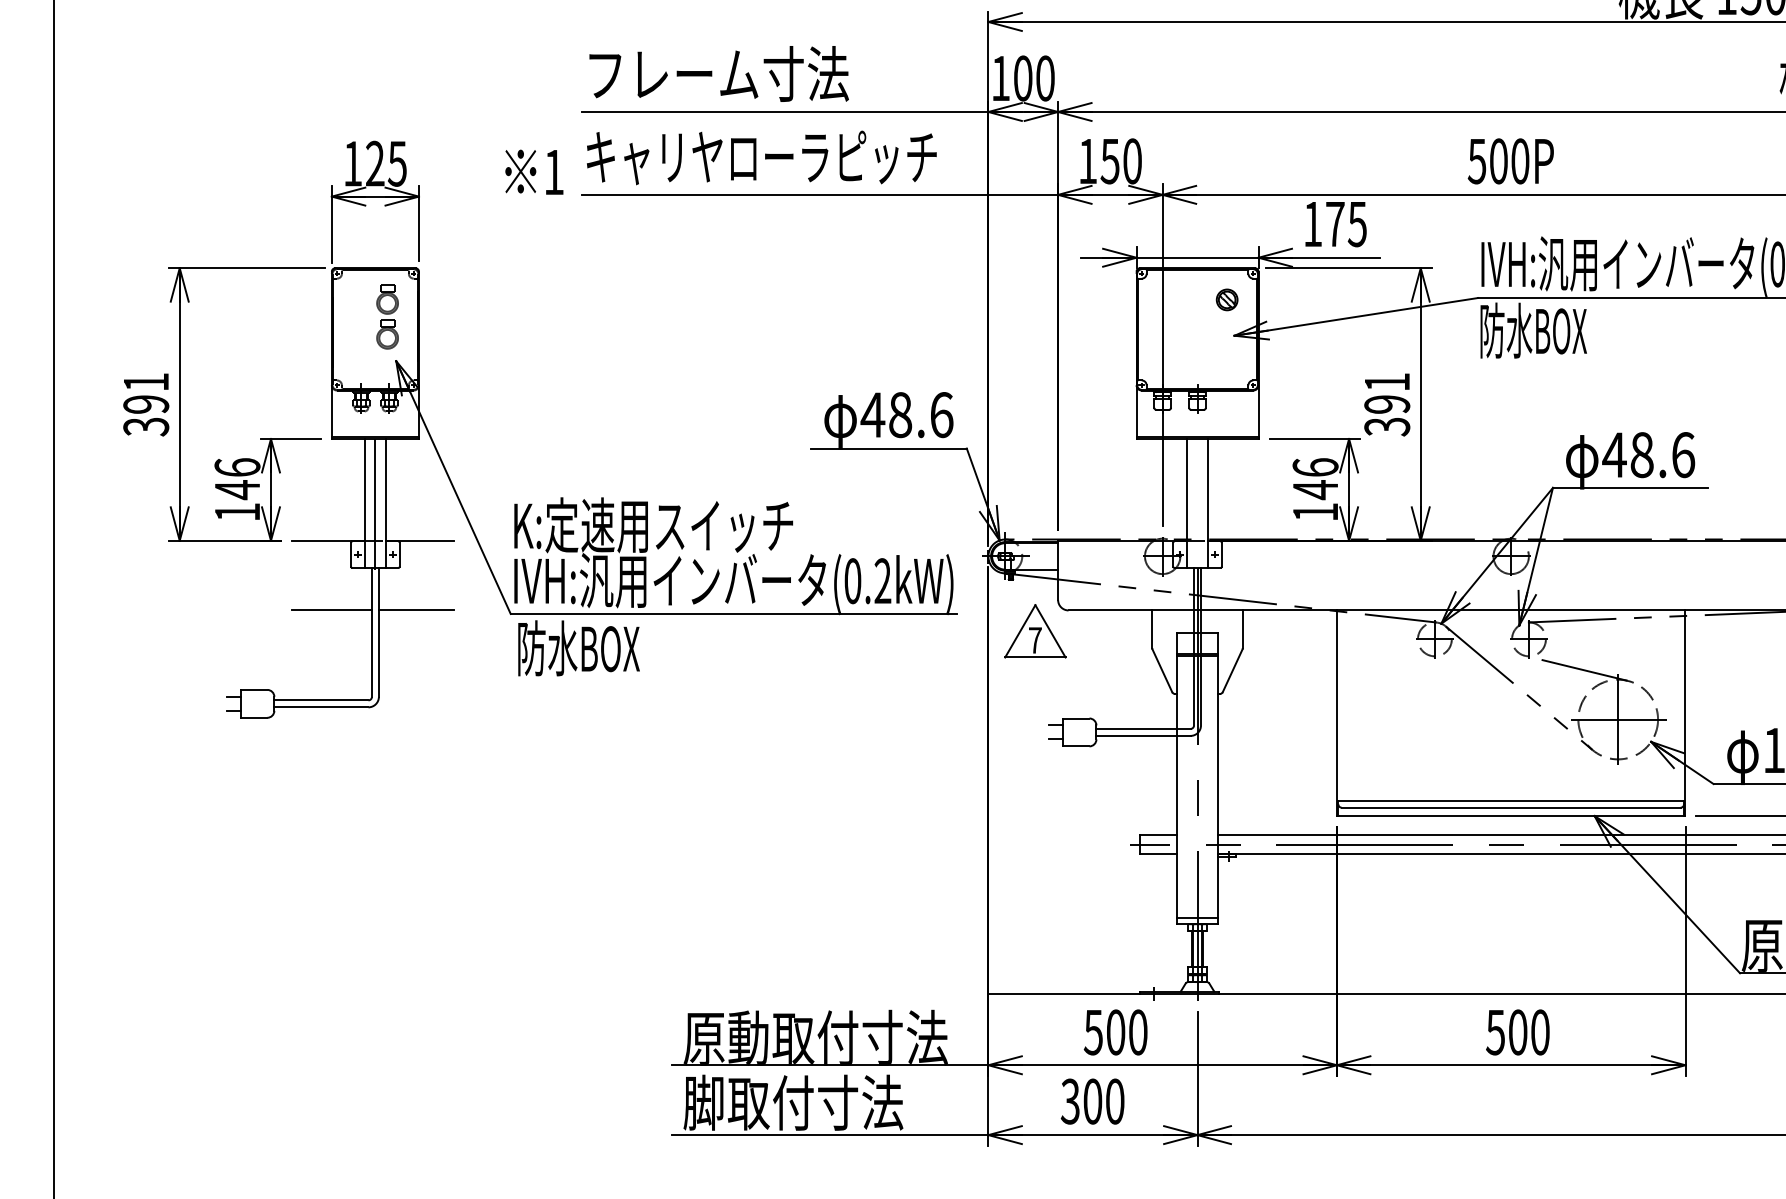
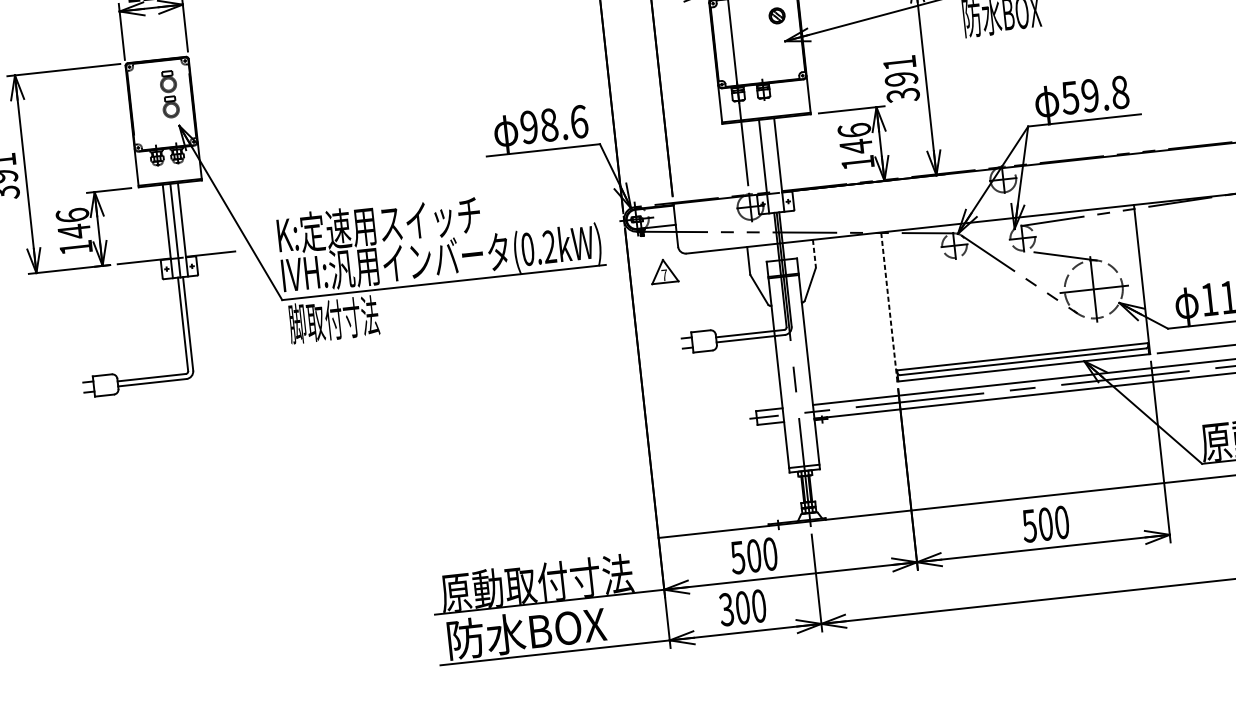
text: (872, 415) -> (529, 127), 48.6 -> 98.6
text: (1648, 455) -> (1094, 95), 48.6 -> 59.8
line: (331, 610) -> (152, 311), removed
line: (415, 610) -> (212, 305), removed
line: (1242, 629) -> (814, 253), solid -> dashed
part: (1035, 631) -> (664, 271), size x0.6
text: (577, 648) -> (333, 319), 防水BOX -> 脚取付寸法
line: (1336, 713) -> (888, 307), solid -> dashed
text: (793, 1102) -> (525, 632), 脚取付寸法 -> 防水BOX

